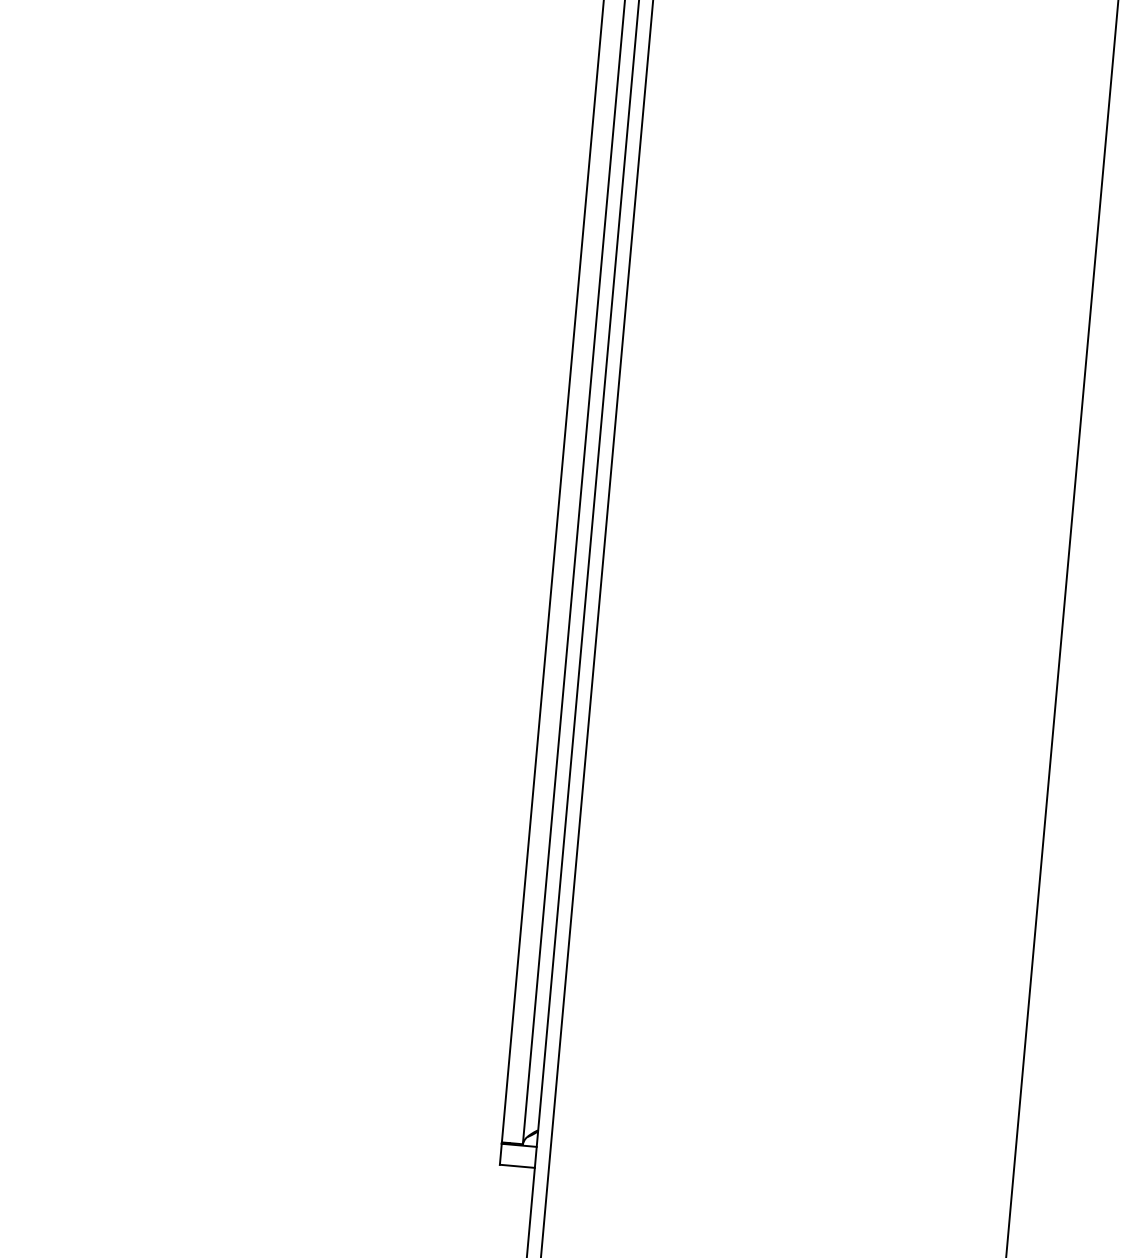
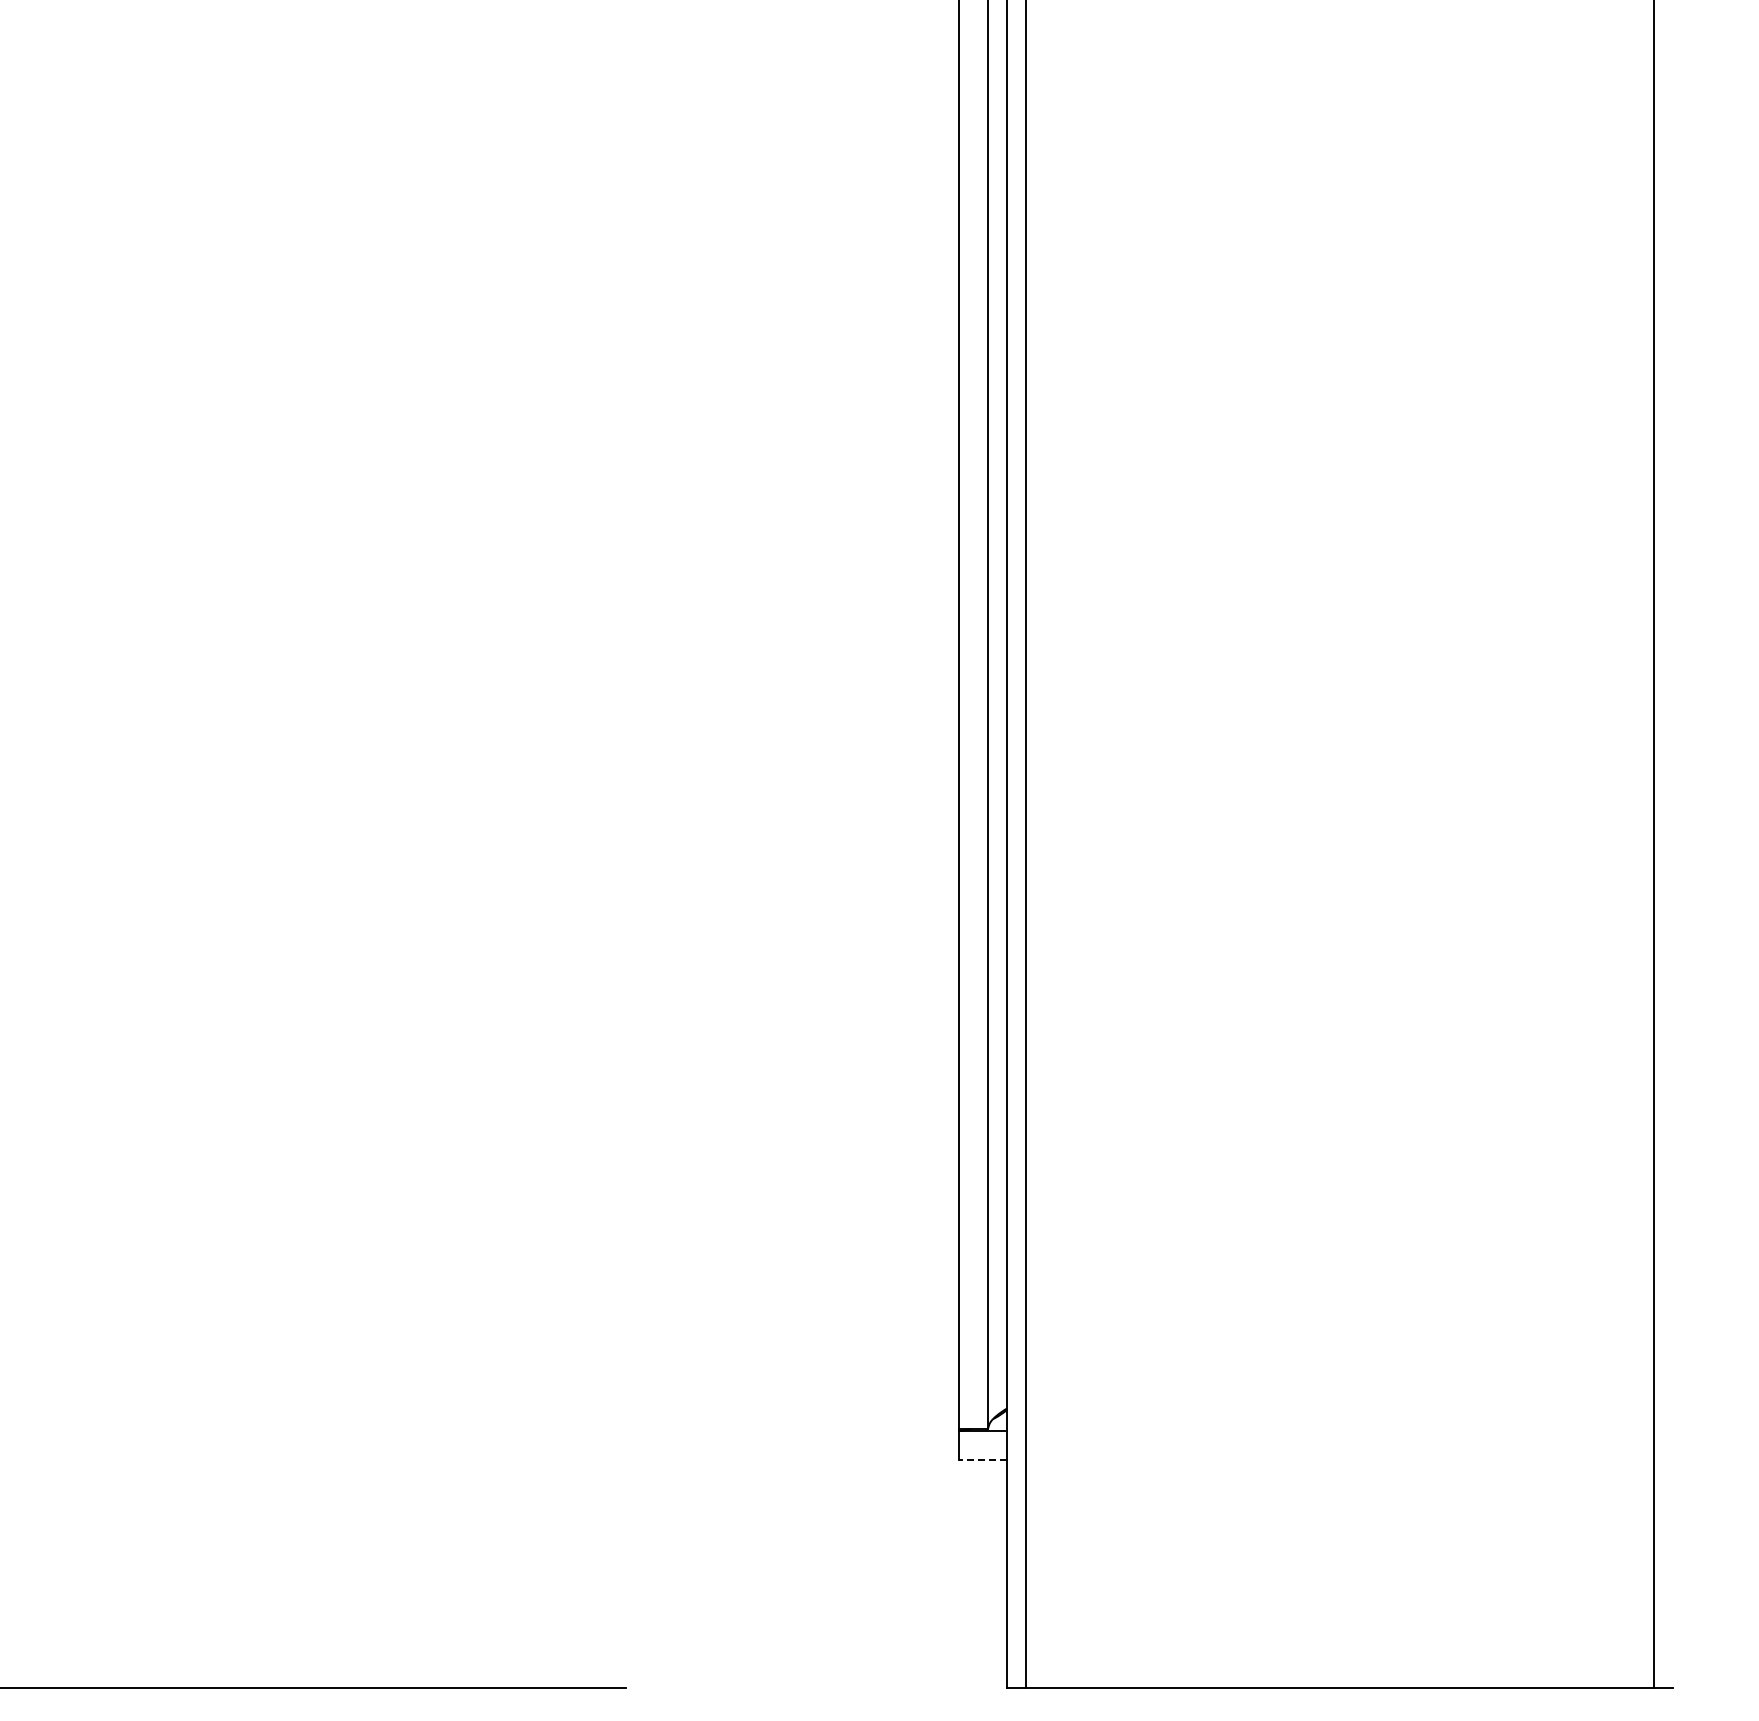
line: (517, 1166) -> (983, 1459), solid -> dashed

